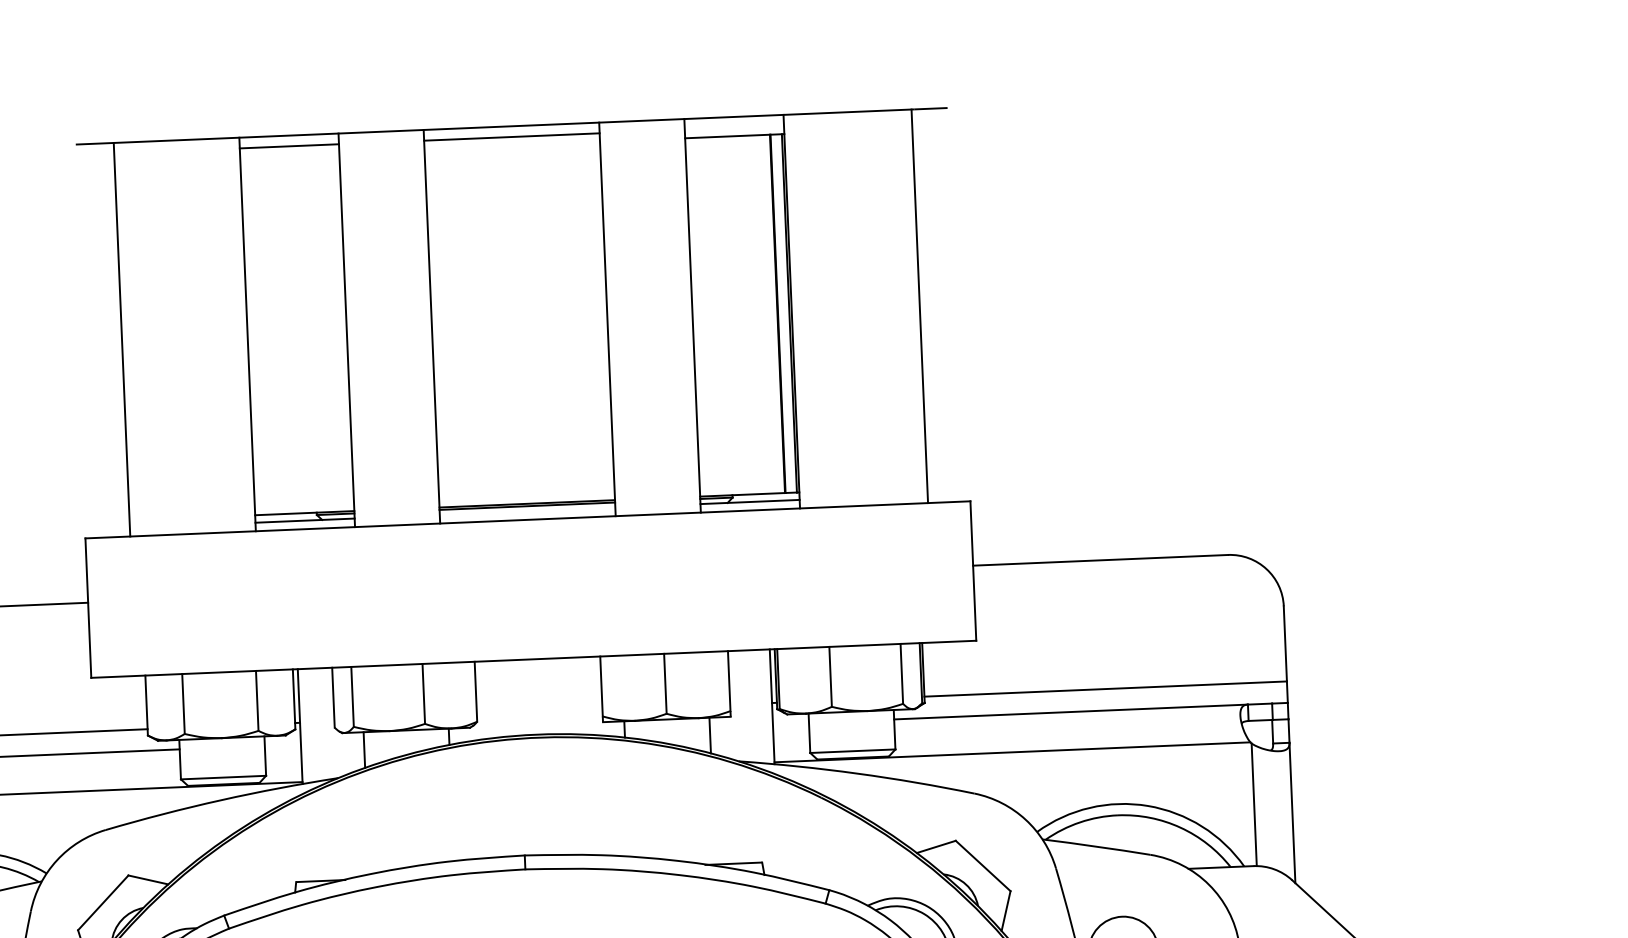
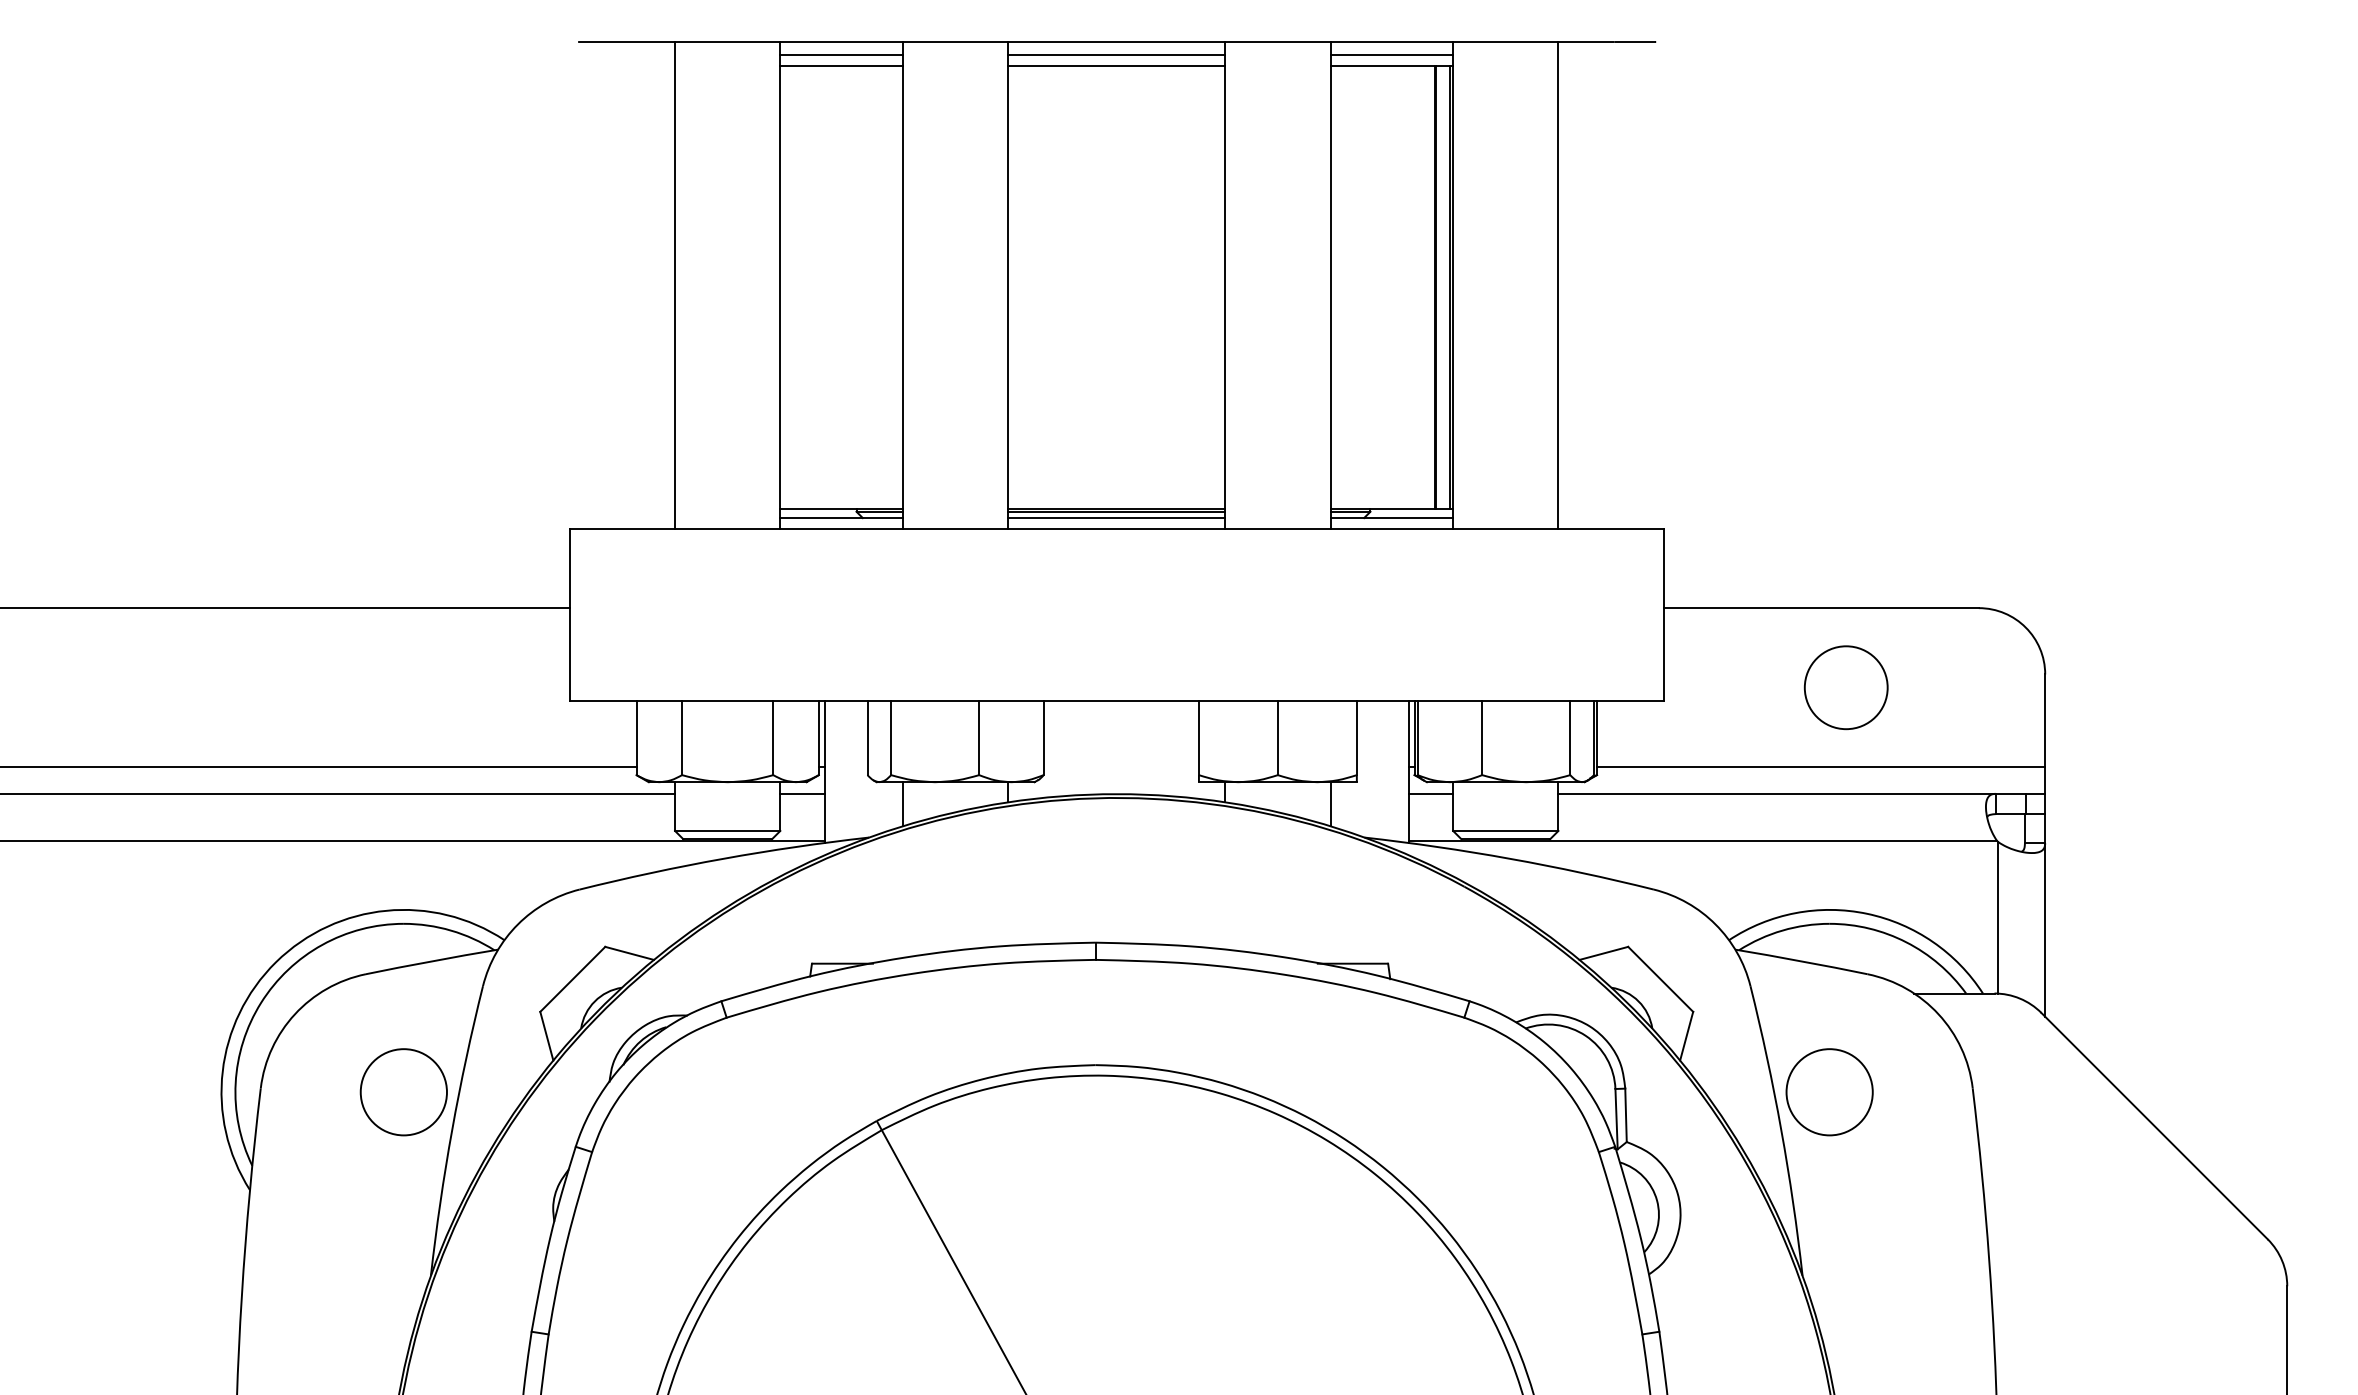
line: (734, 127) -> (1391, 55), added
line: (512, 145) -> (1116, 65), added
line: (289, 154) -> (841, 65), added
line: (919, 306) -> (1558, 285), moved
line: (122, 339) -> (675, 285), moved
line: (527, 511) -> (1116, 518), added
circle: (1122, 623) -> (1845, 687), added
line: (790, 723) -> (1430, 793), added
line: (282, 744) -> (802, 793), added

